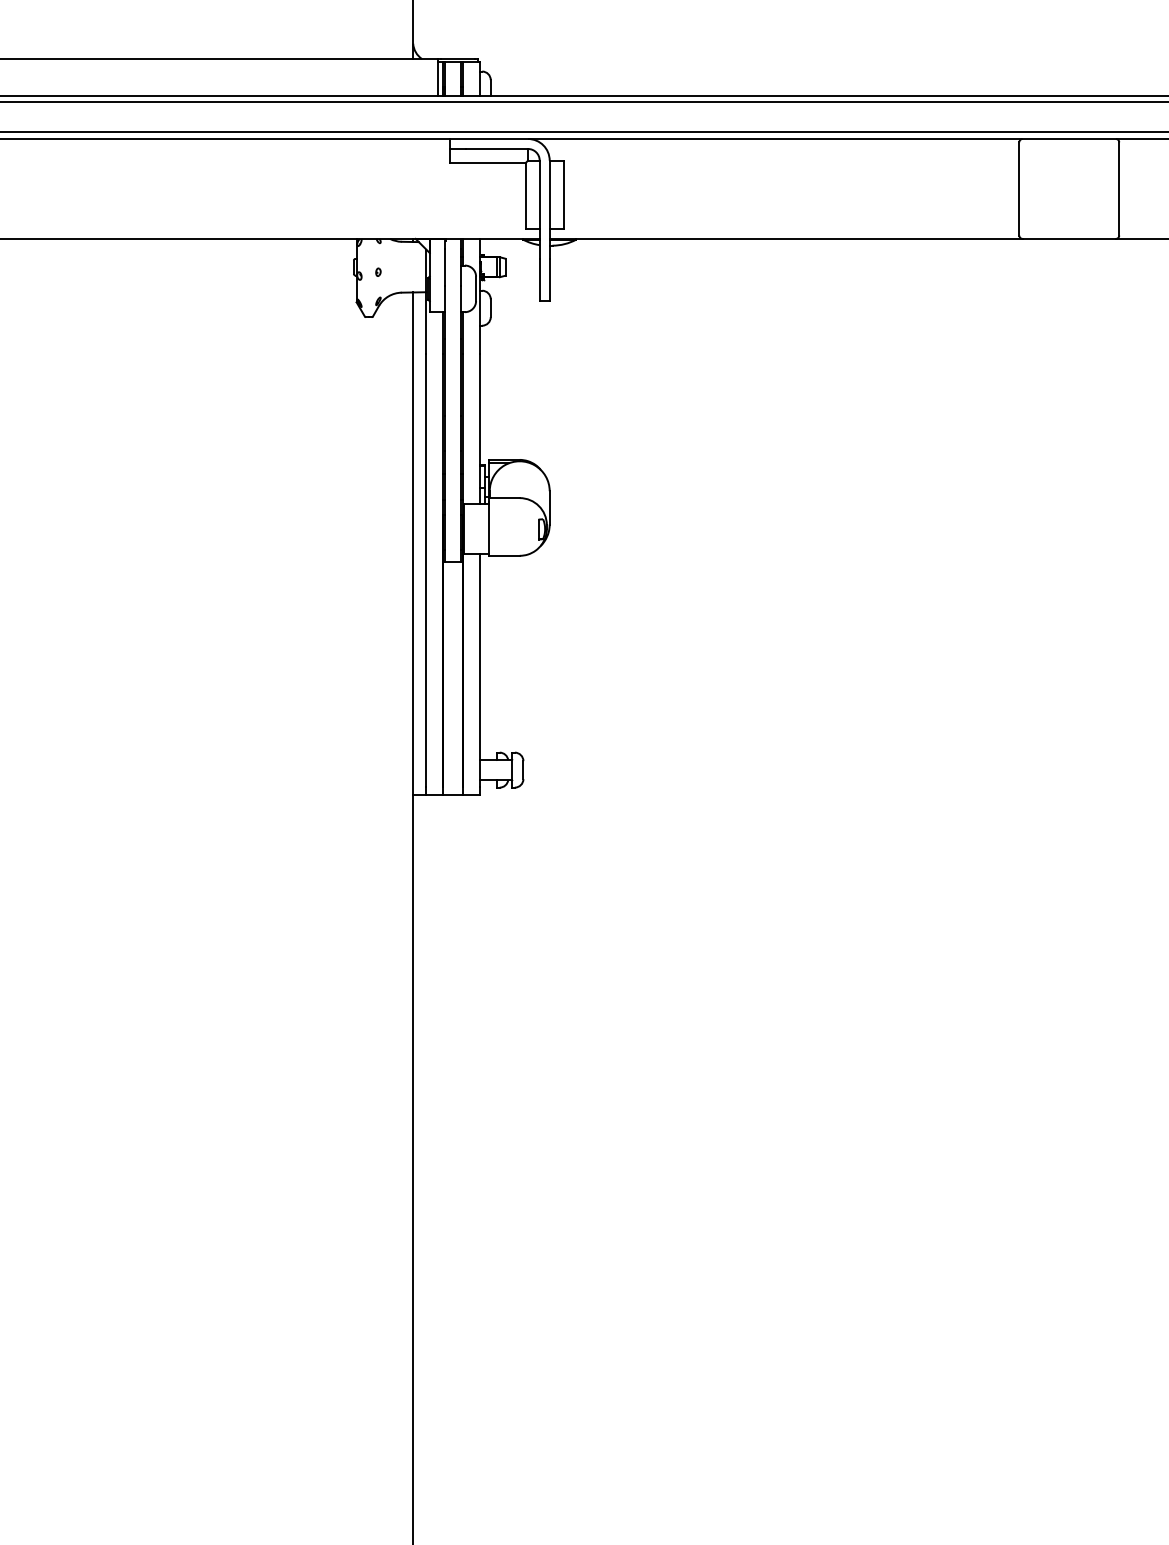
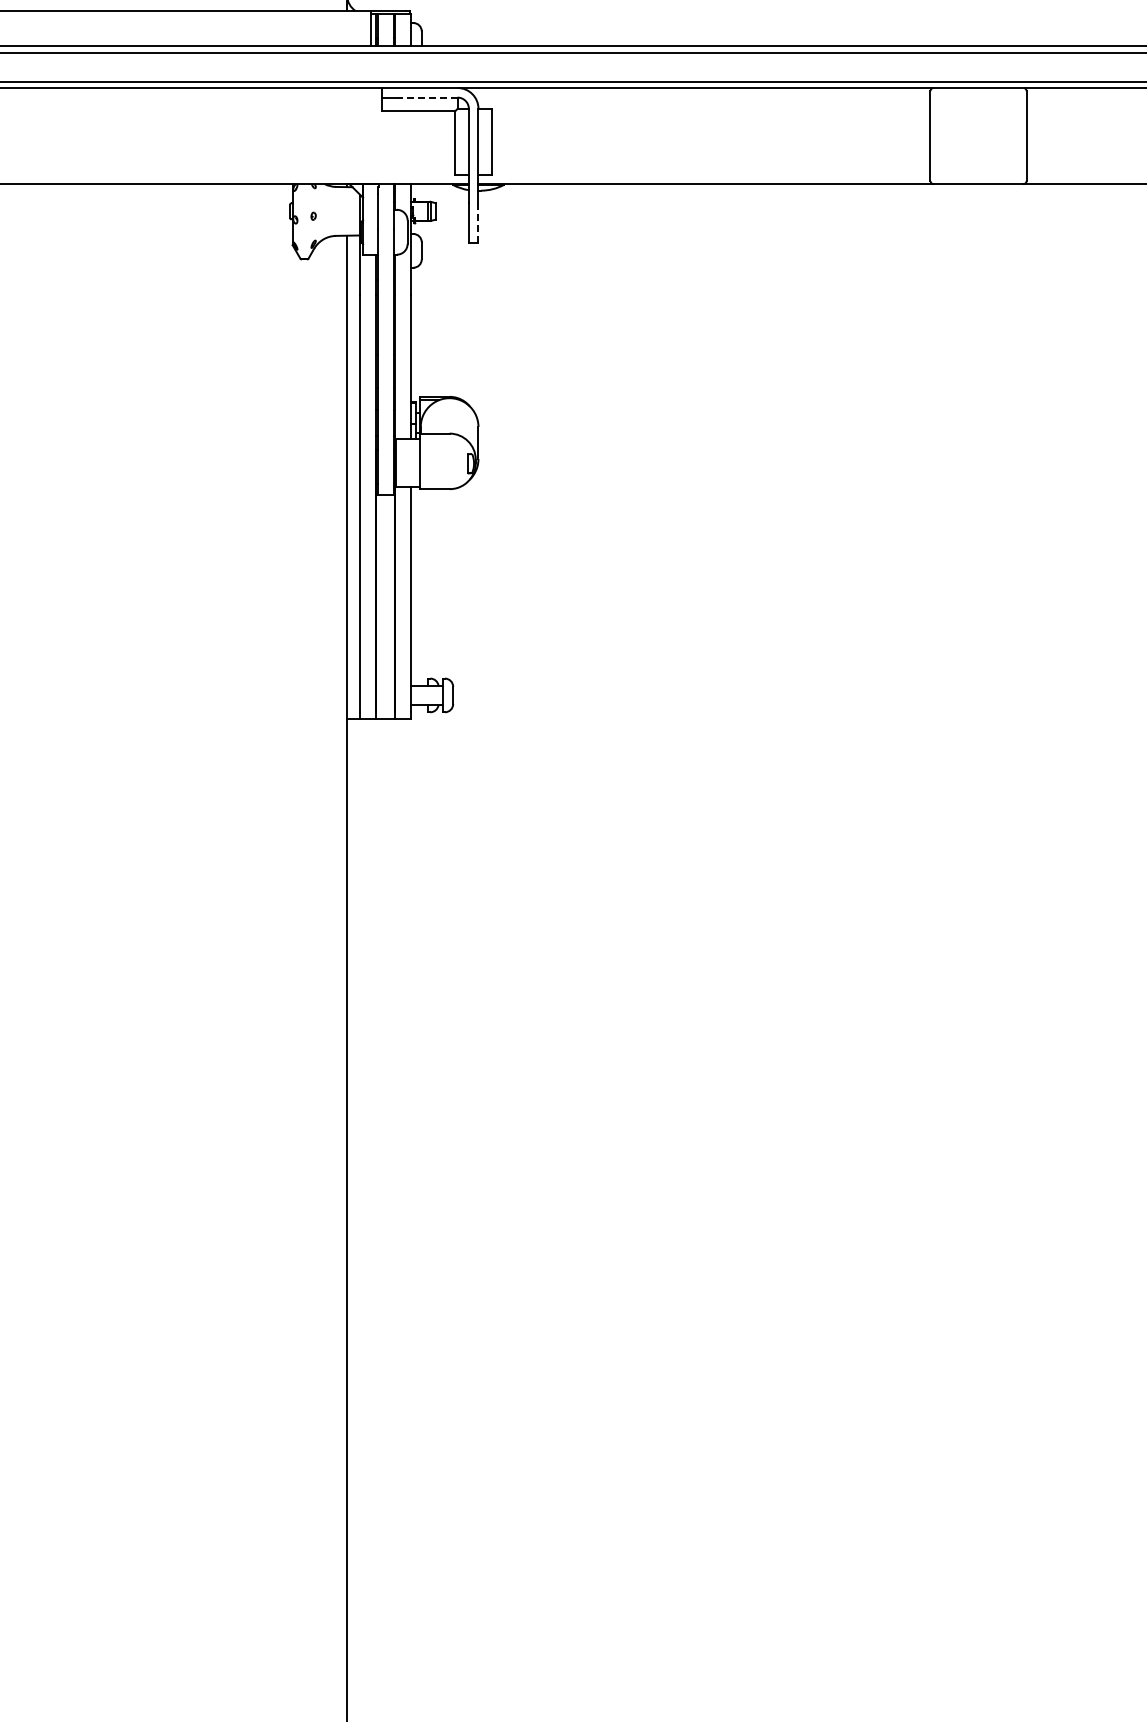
line: (497, 148) -> (428, 97), solid -> dashed
line: (549, 278) -> (478, 222), solid -> dashed

